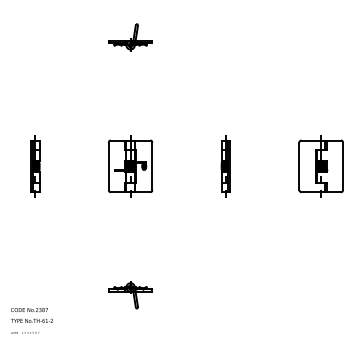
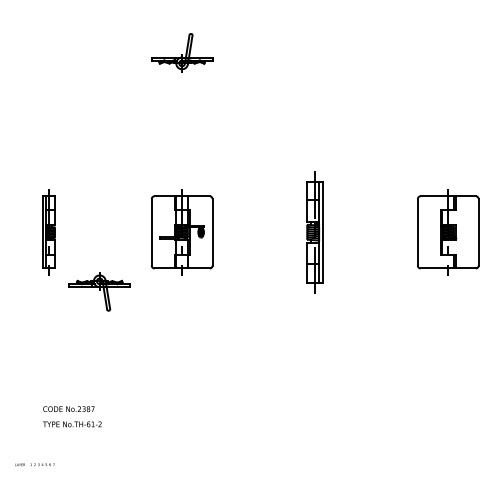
part: (225, 166) -> (314, 232), size x1.4
part: (130, 295) -> (99, 292), moved
text: (31, 315) -> (71, 416), moved

